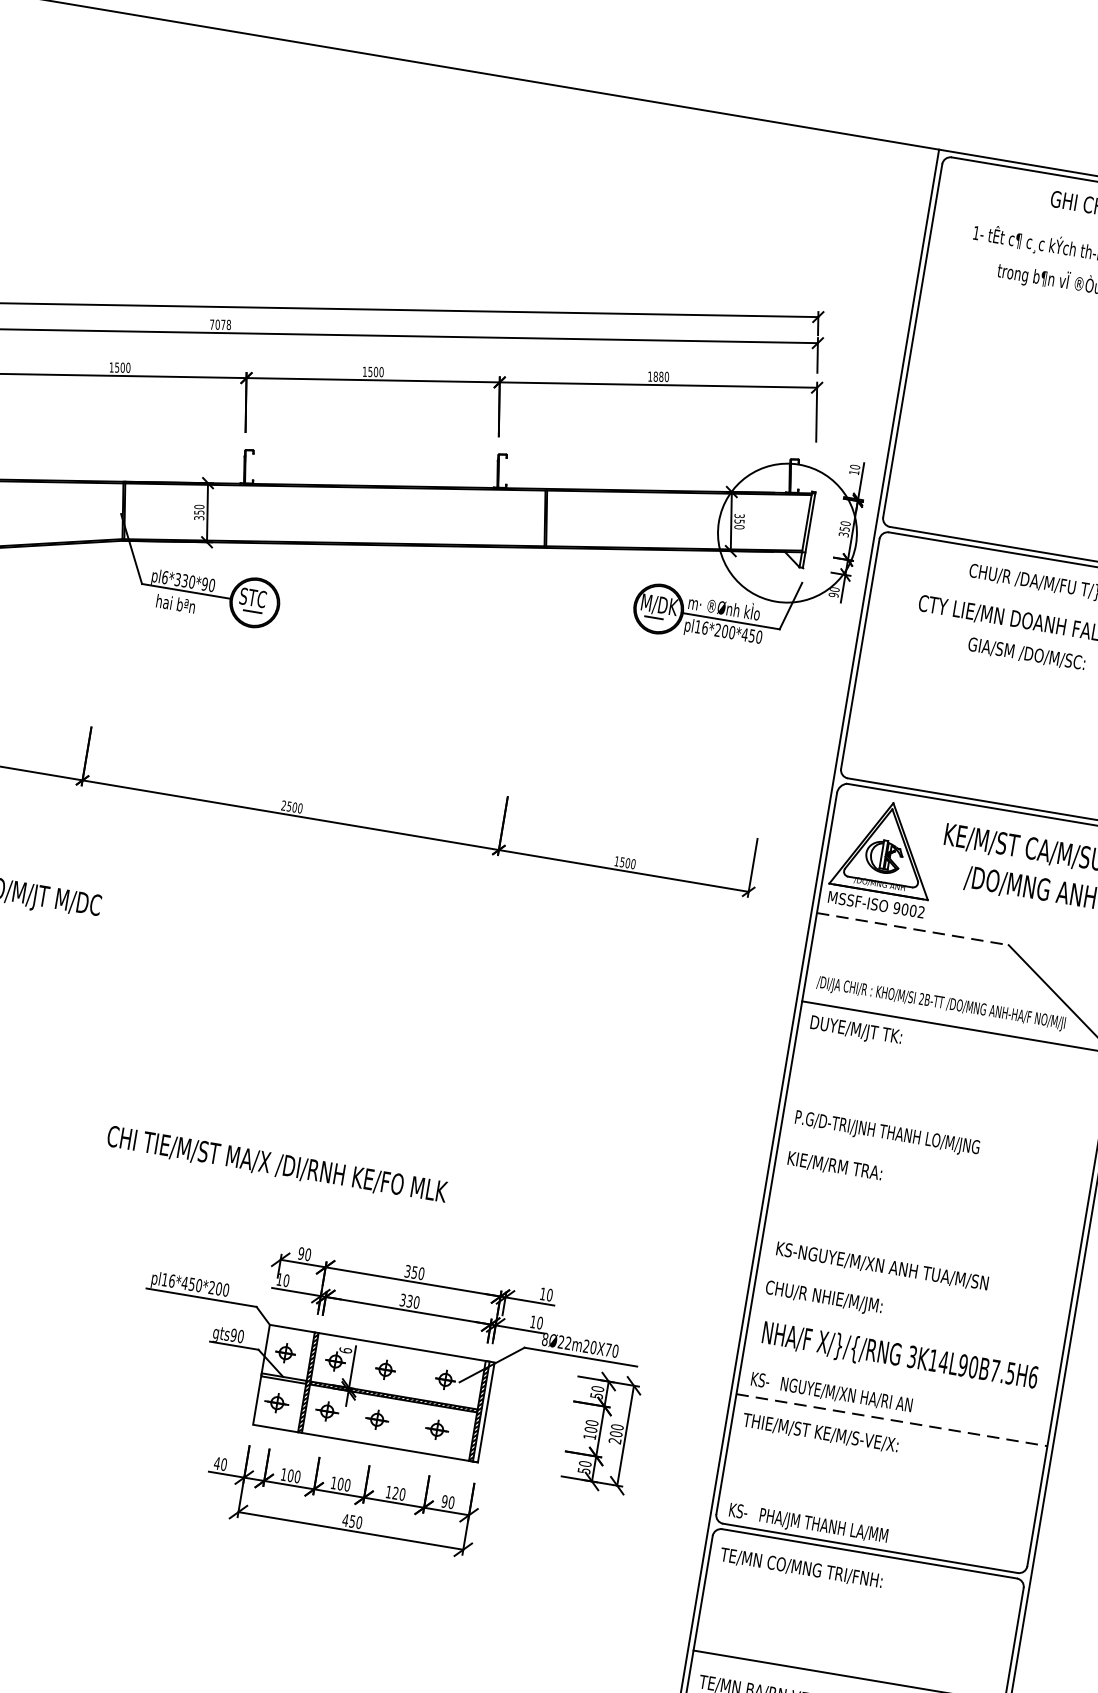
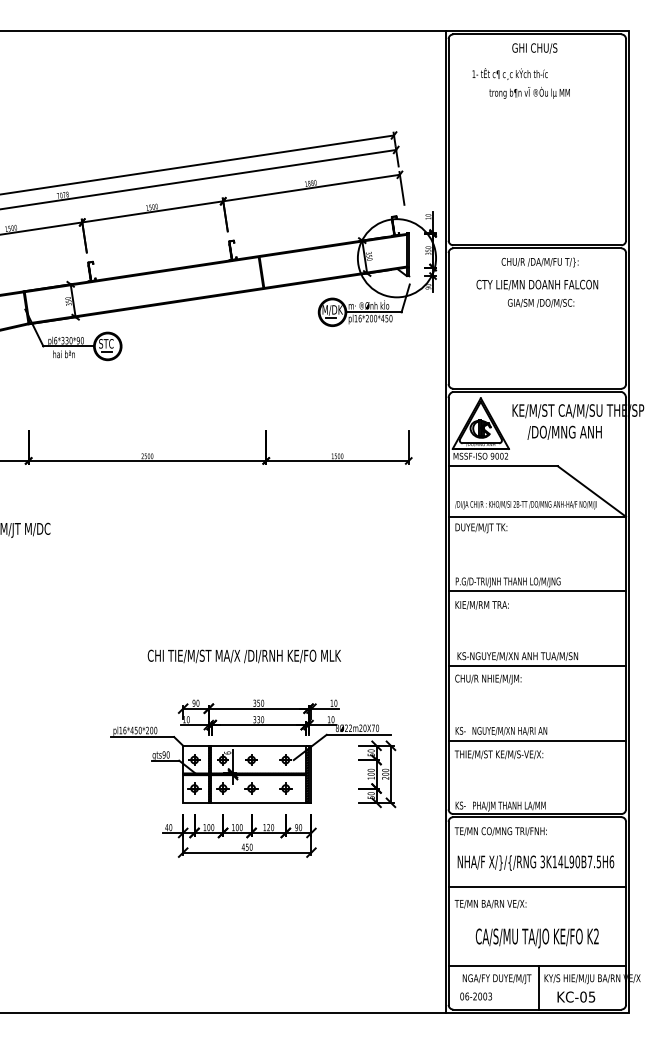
line: (913, 929) -> (503, 466), dashed -> solid
line: (936, 1158) -> (537, 591), added
text: (275, 1164) -> (243, 656), moved
line: (914, 1289) -> (537, 666), added
text: (899, 1355) -> (535, 862), moved
line: (892, 1419) -> (537, 740), dashed -> solid

